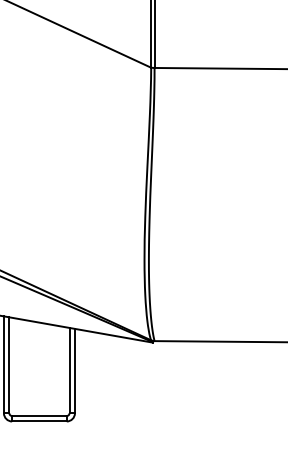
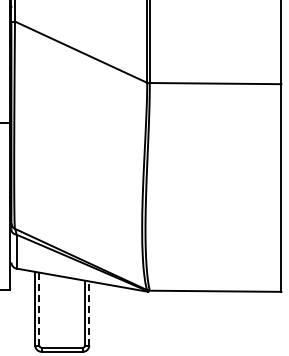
line: (9, 365) -> (39, 309), solid -> dashed
line: (75, 371) -> (89, 313), solid -> dashed

